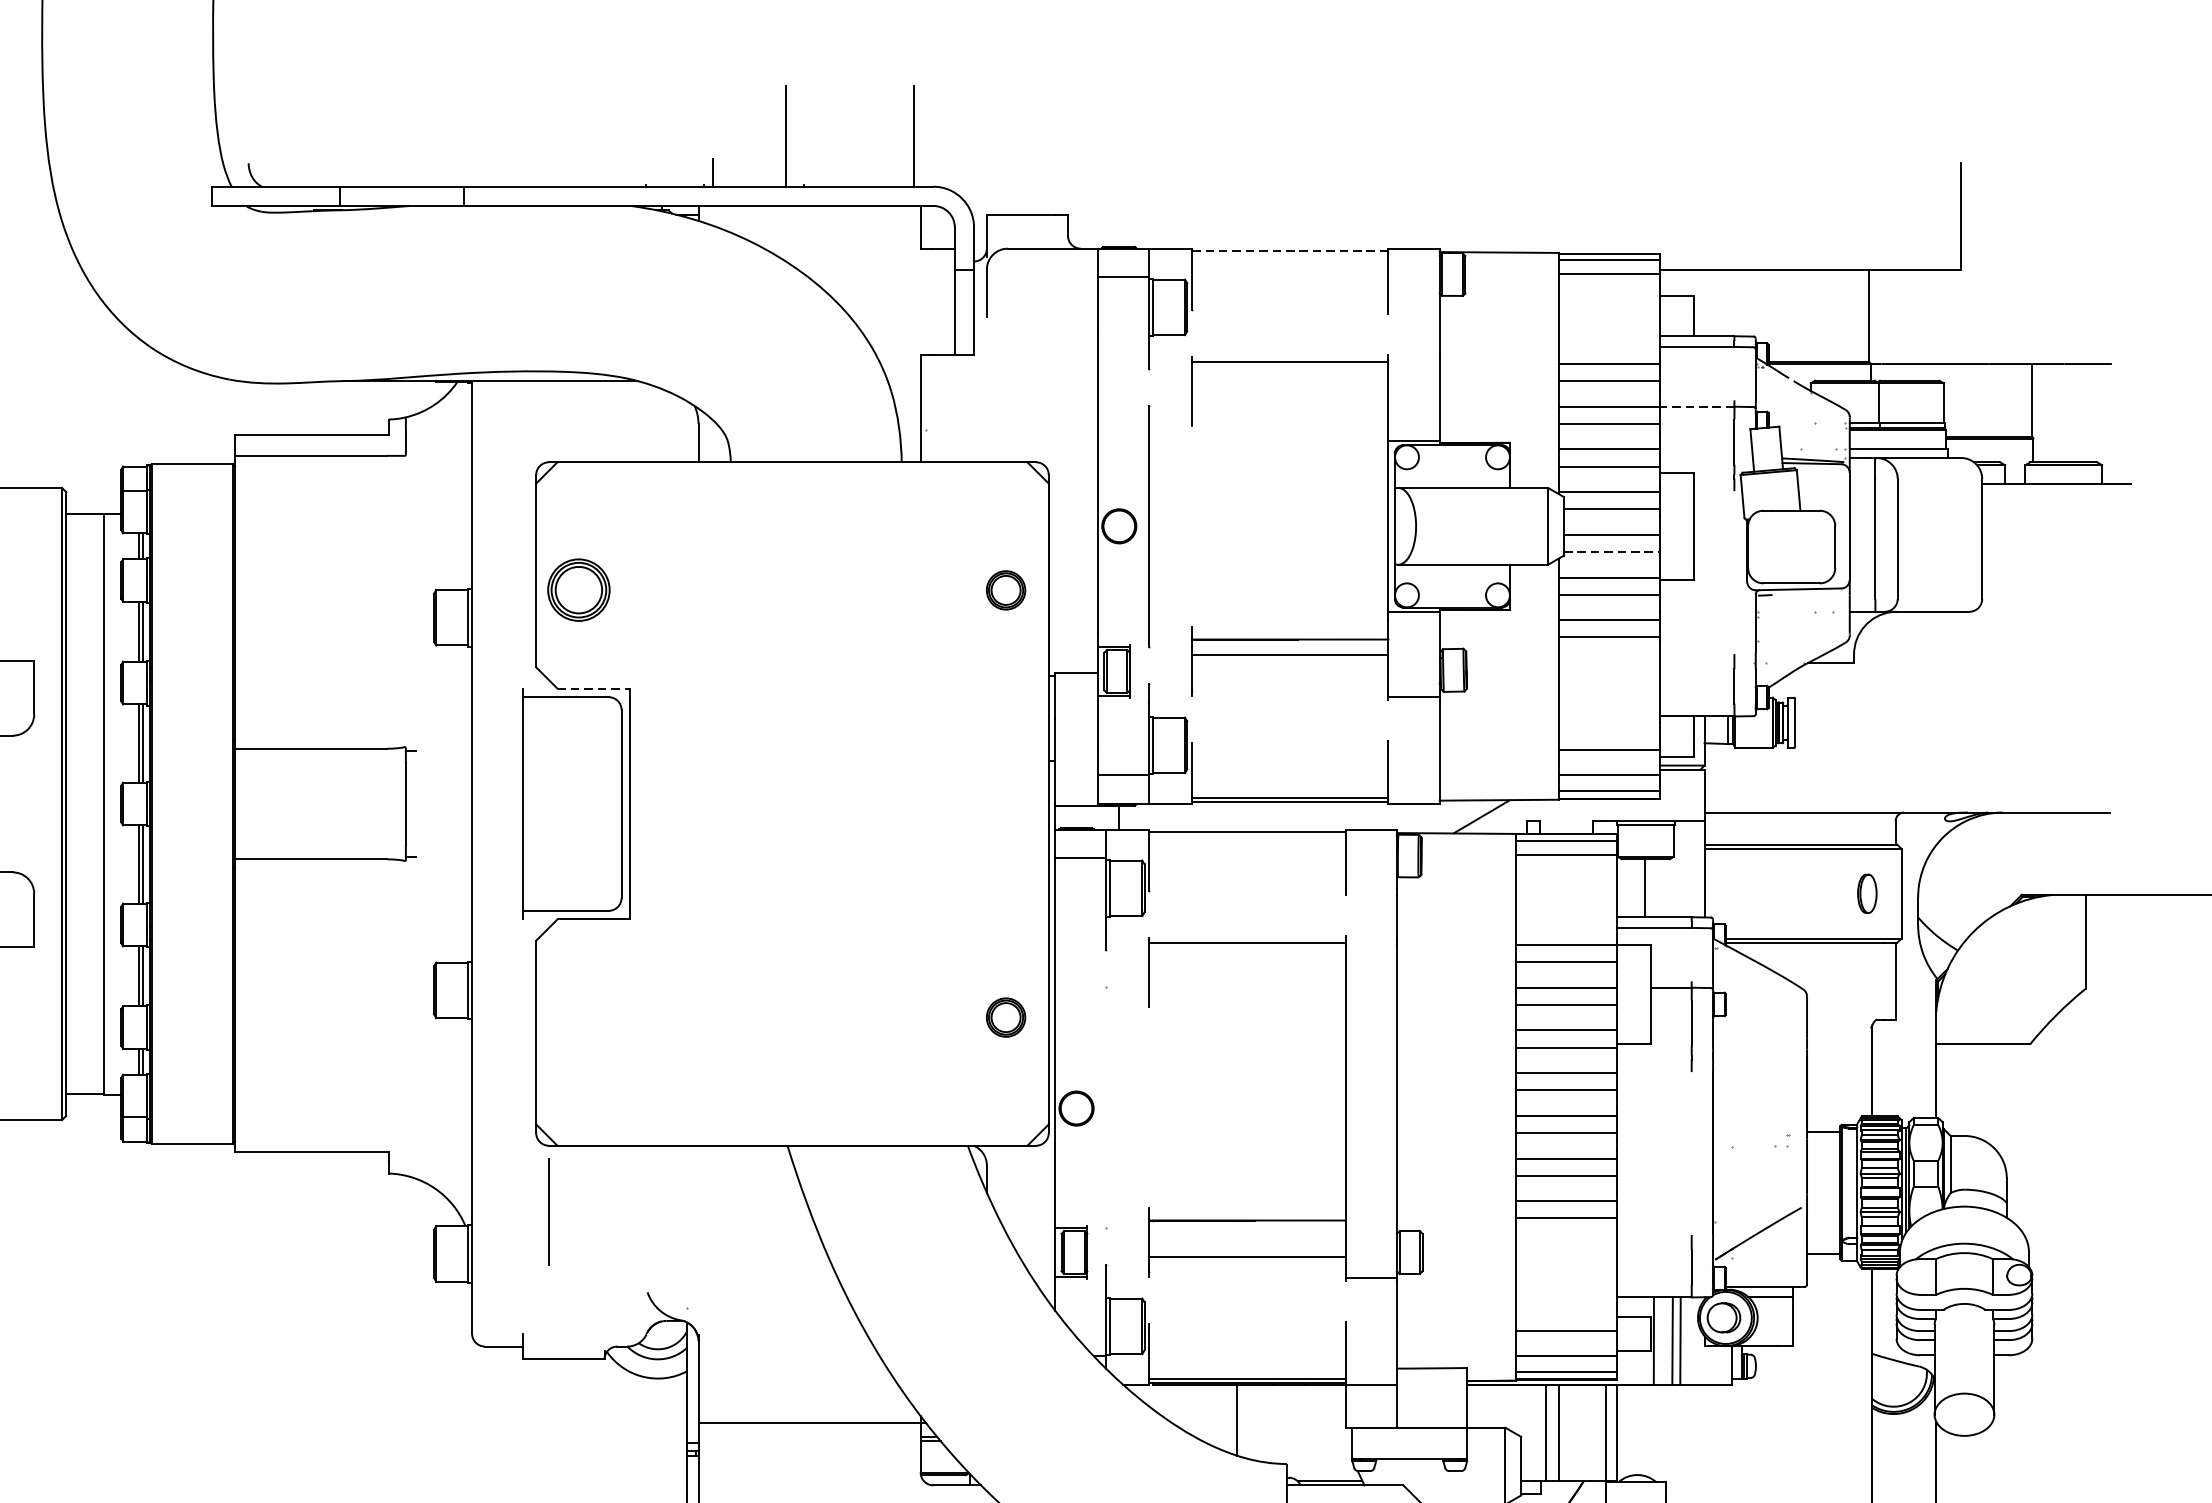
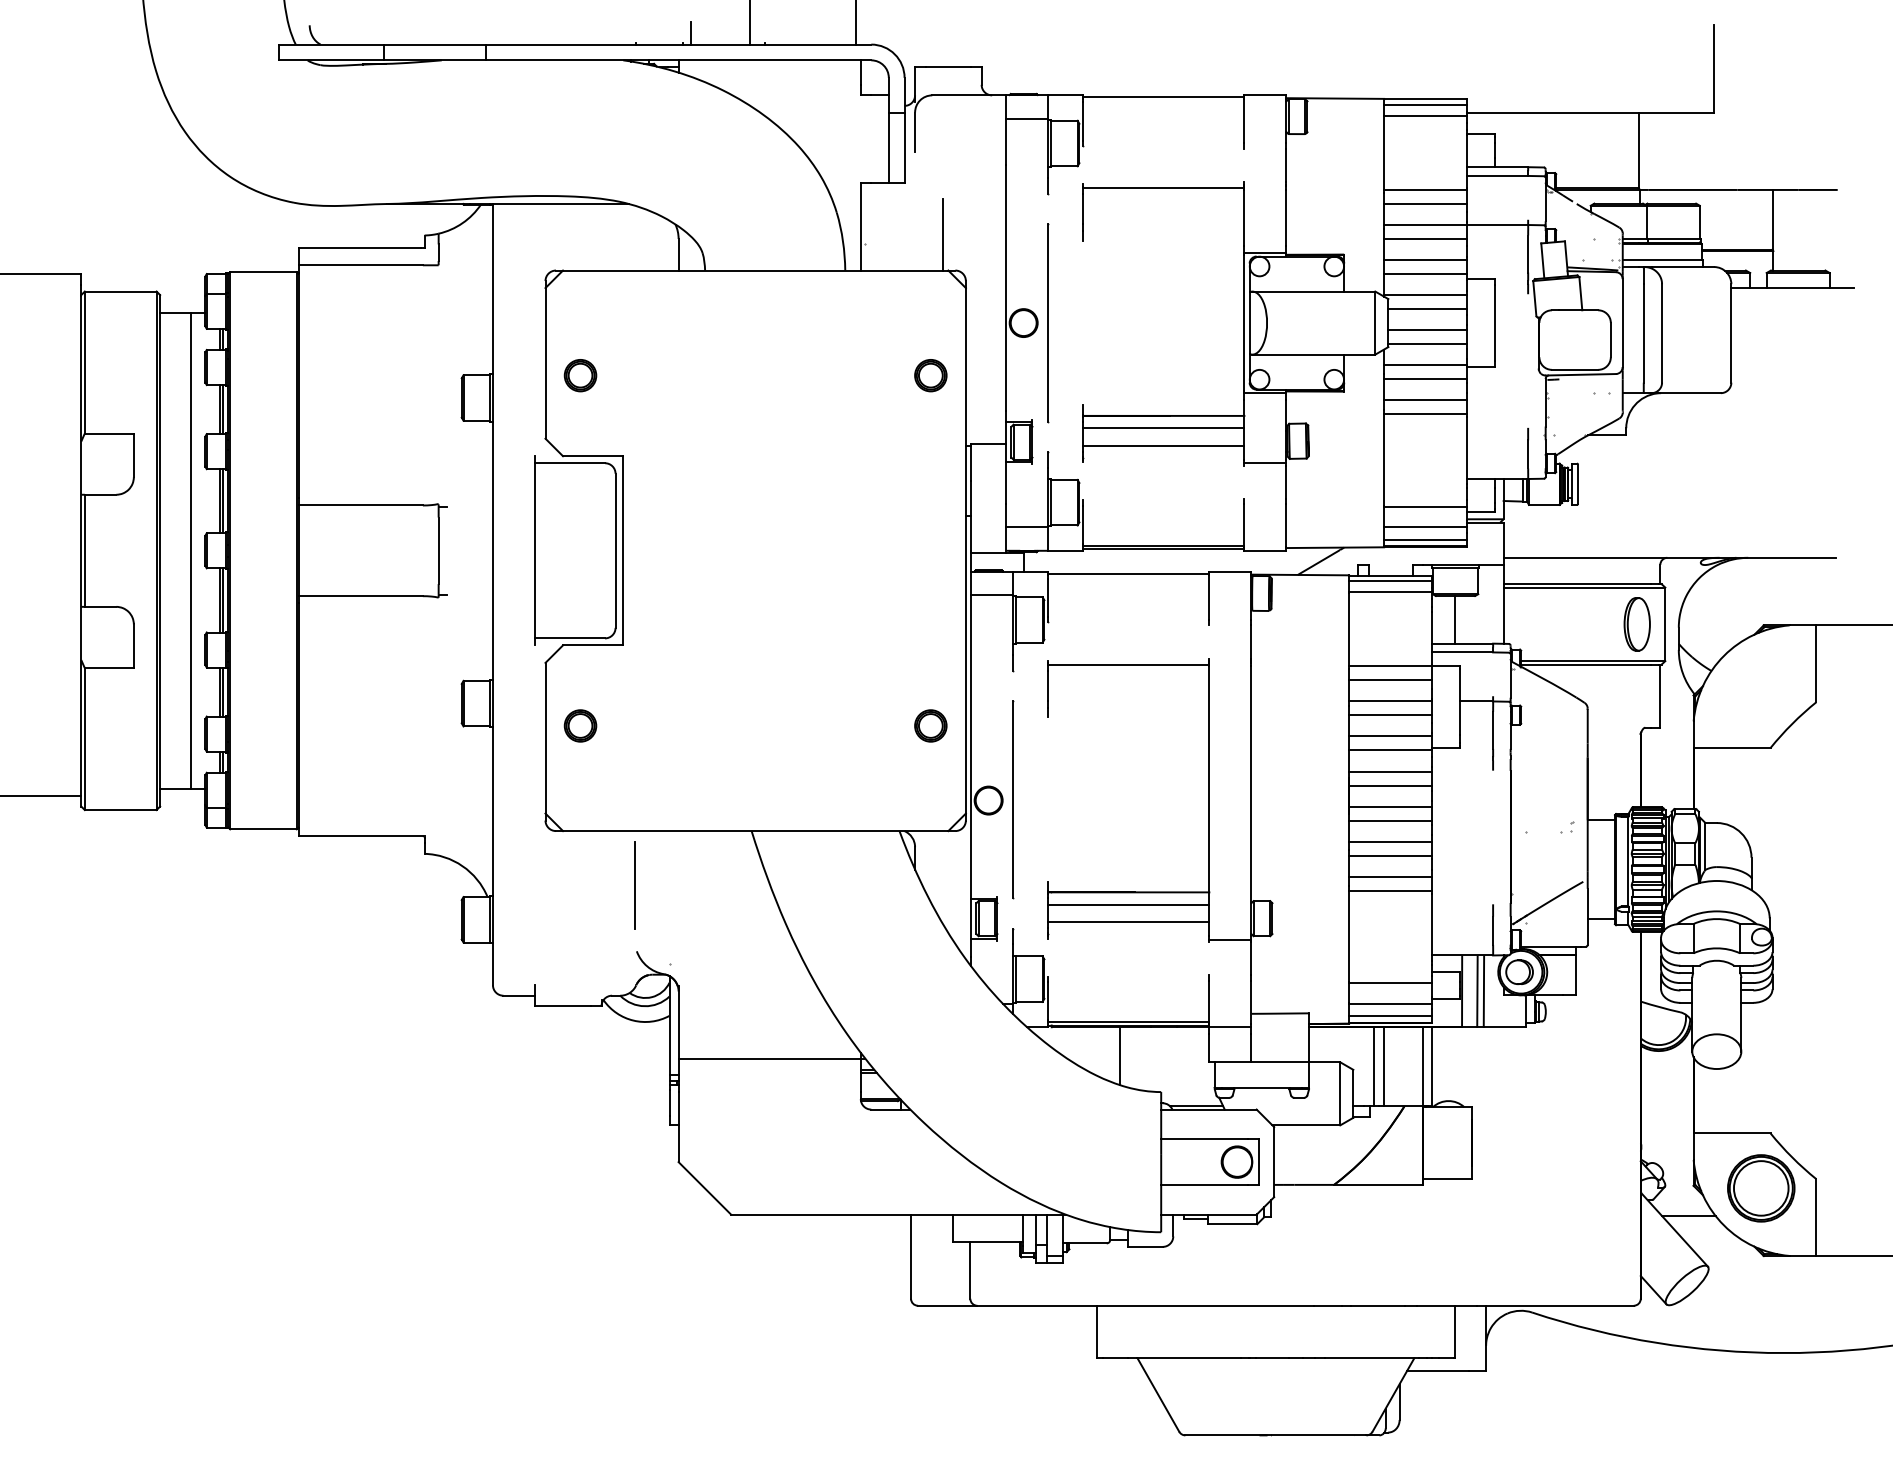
line: (1289, 251) -> (1163, 97), dashed -> solid
line: (1697, 407) -> (1497, 225), dashed -> solid
line: (1021, 418) -> (943, 234), added
line: (1612, 552) -> (1428, 344), dashed -> solid
part: (578, 590) -> (580, 375), size x0.62
line: (1289, 675) -> (1163, 445), added
line: (593, 689) -> (592, 456), dashed -> solid
part: (1866, 893) -> (1636, 624), size x1.67
part: (578, 1017) -> (580, 725), added
line: (1106, 1107) -> (1013, 799), added
line: (548, 1212) -> (634, 885), moved
line: (1247, 1235) -> (1128, 904), added

